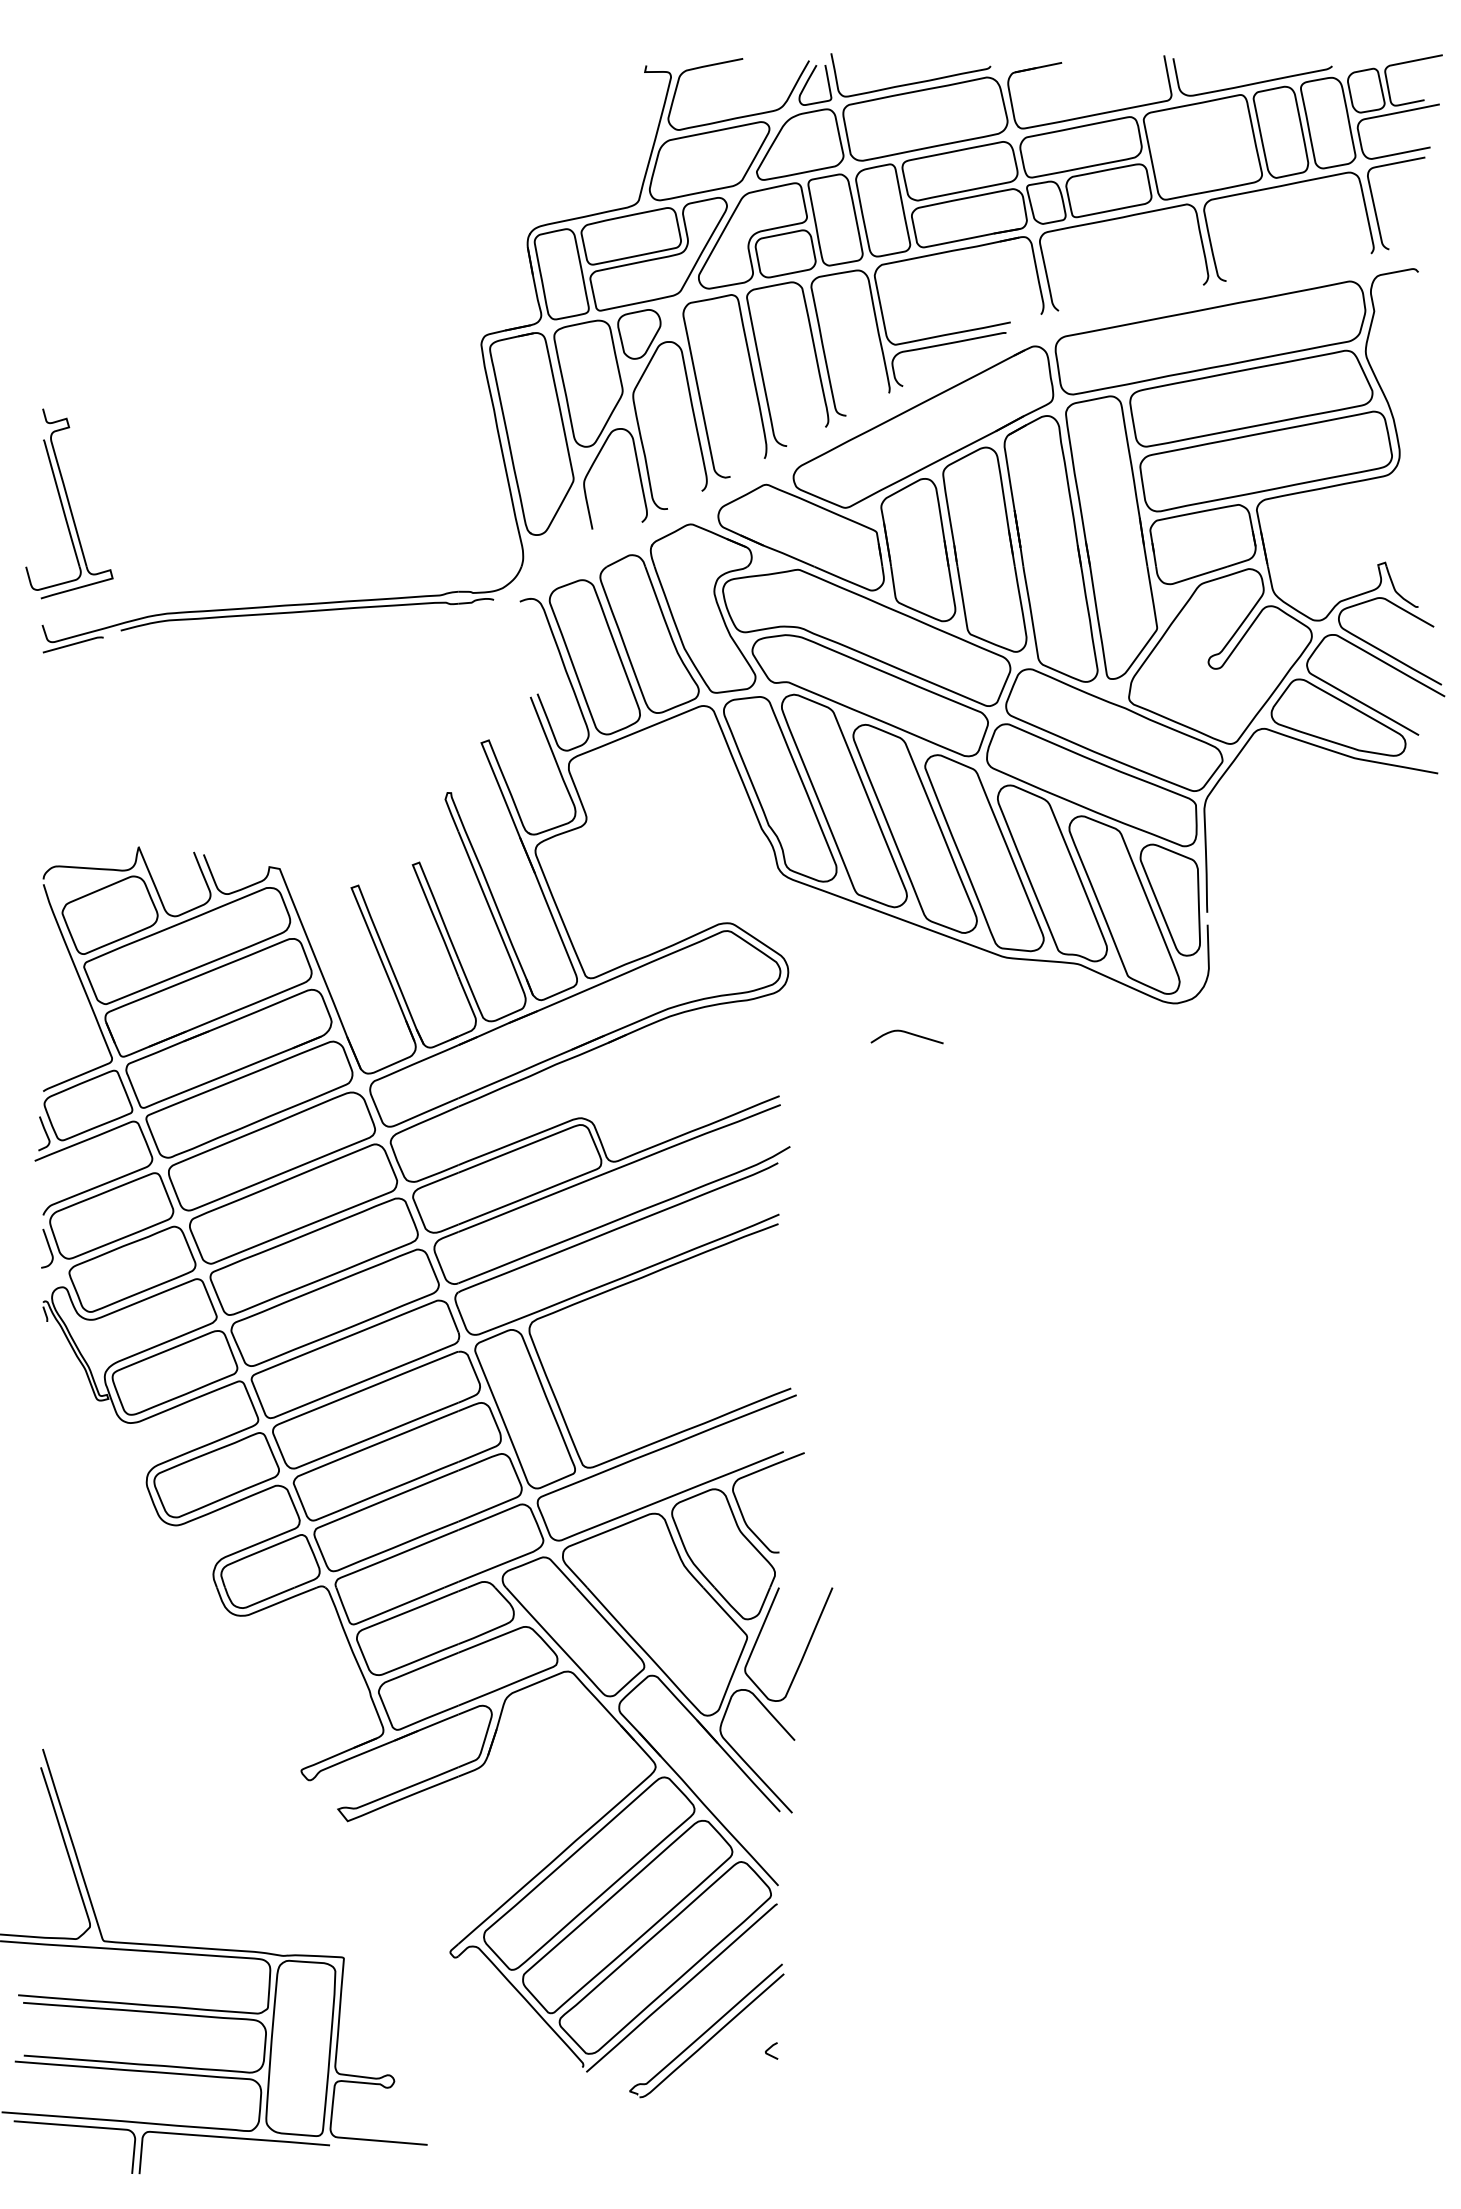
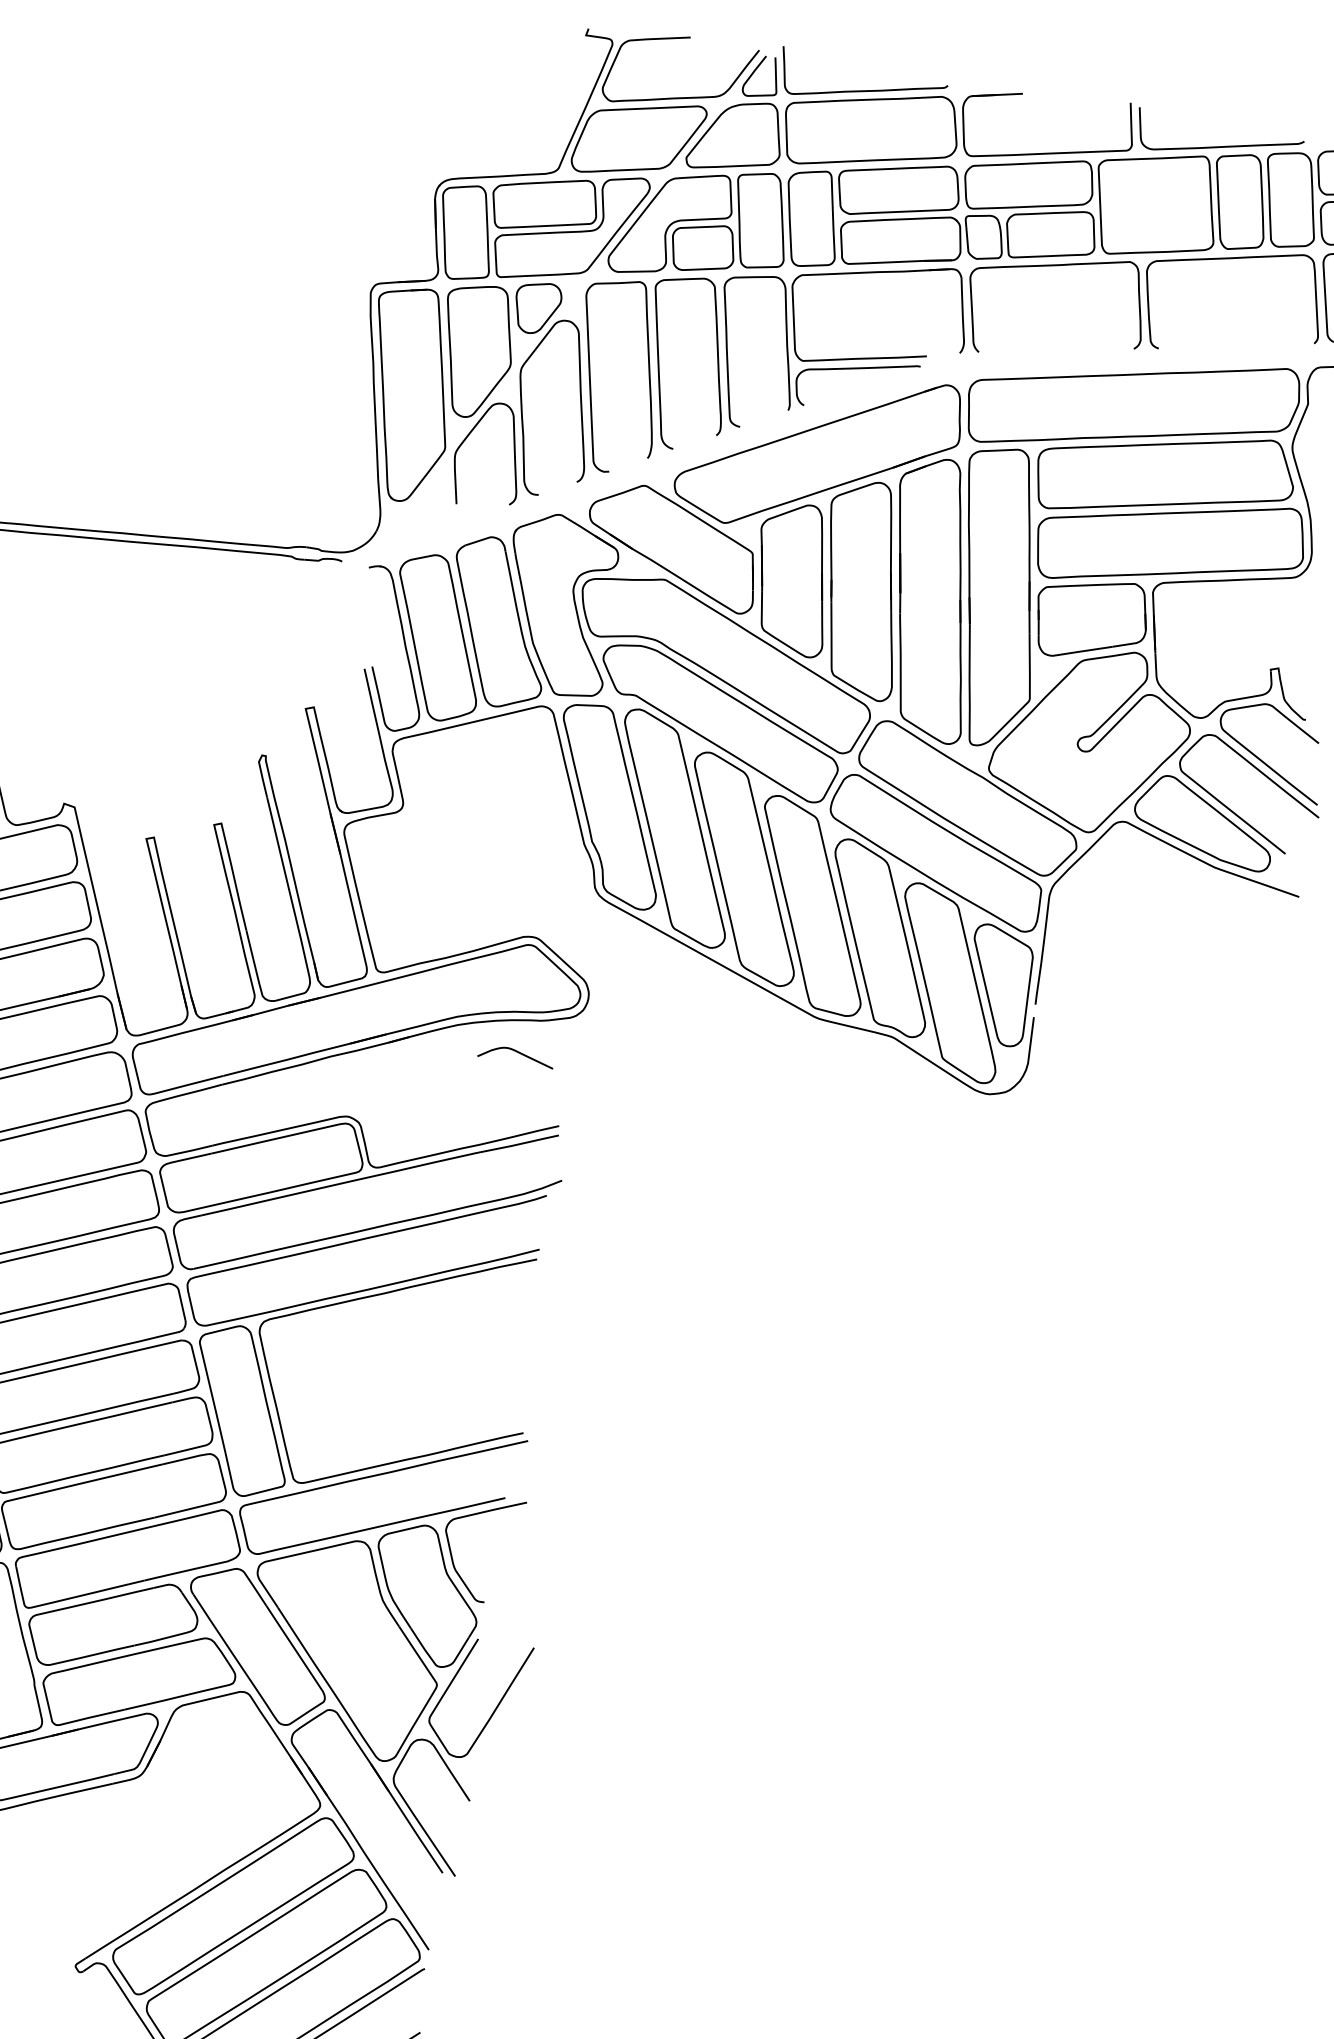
curve: (906, 1033) -> (516, 1052), moved

